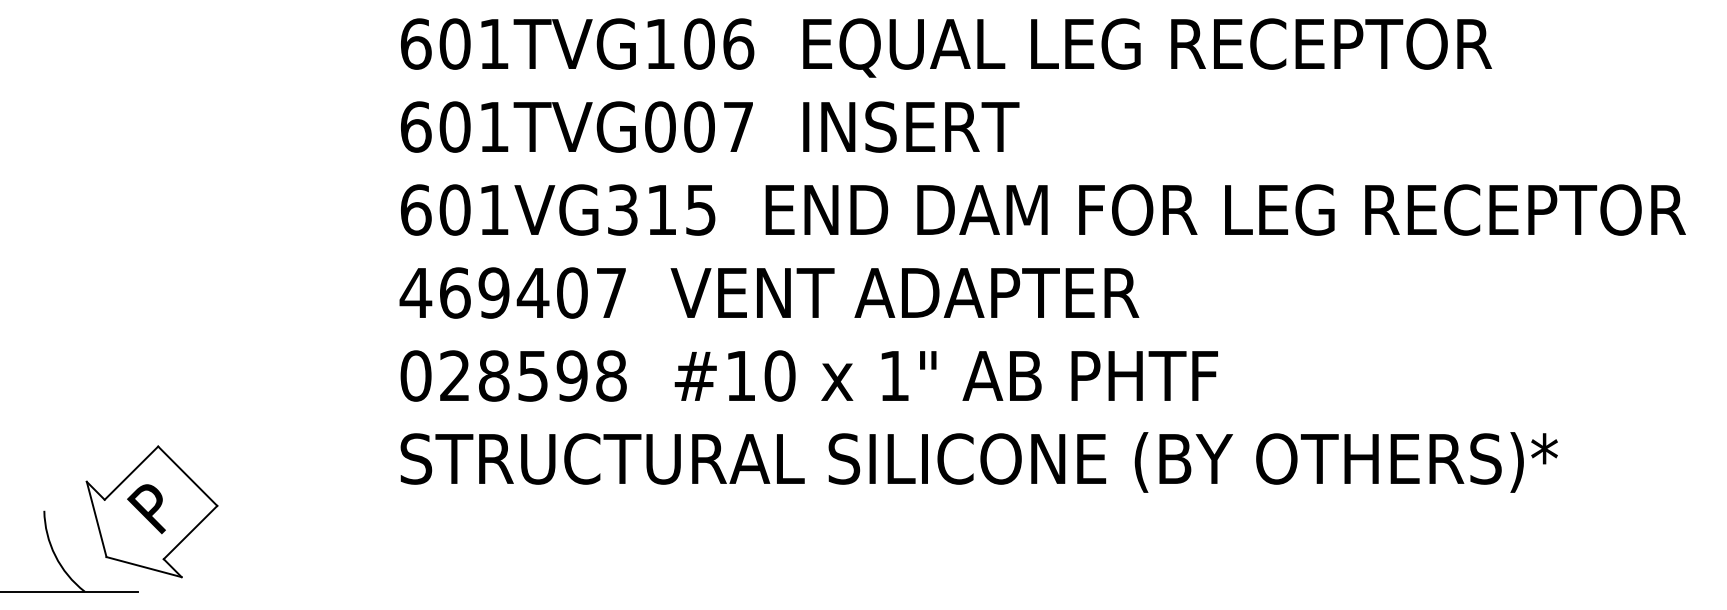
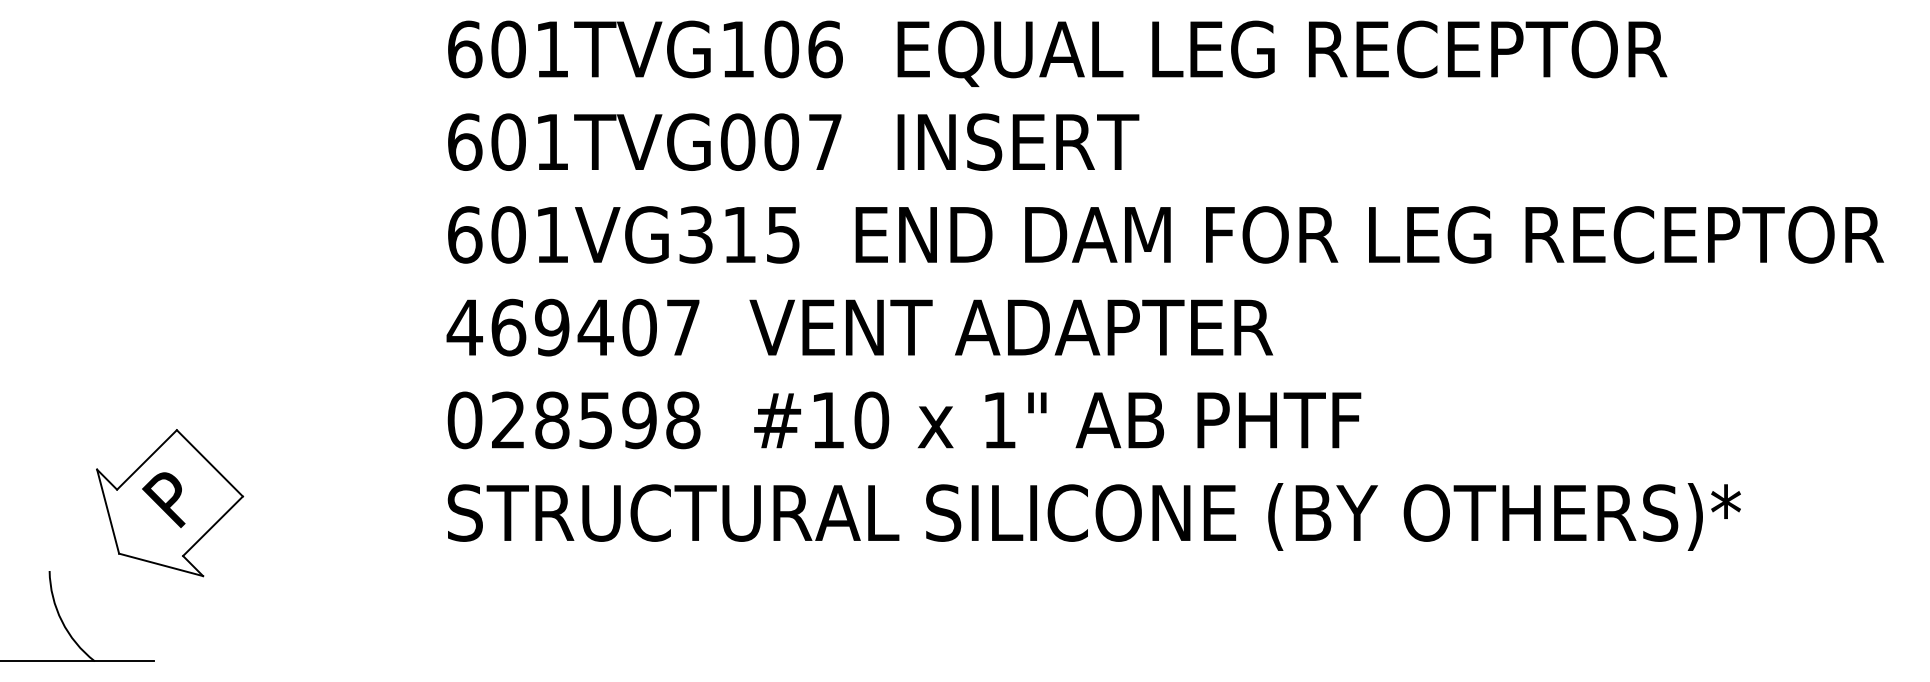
part: (152, 512) -> (170, 503), moved

